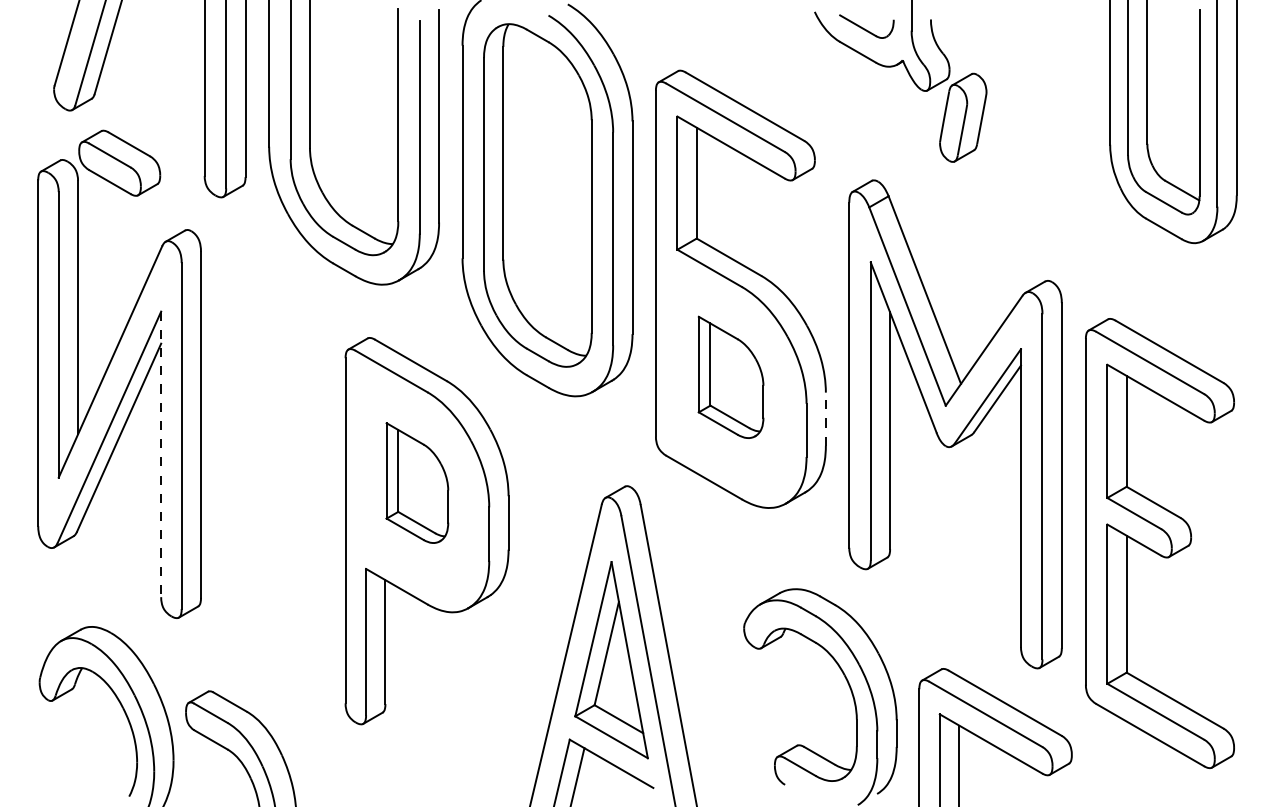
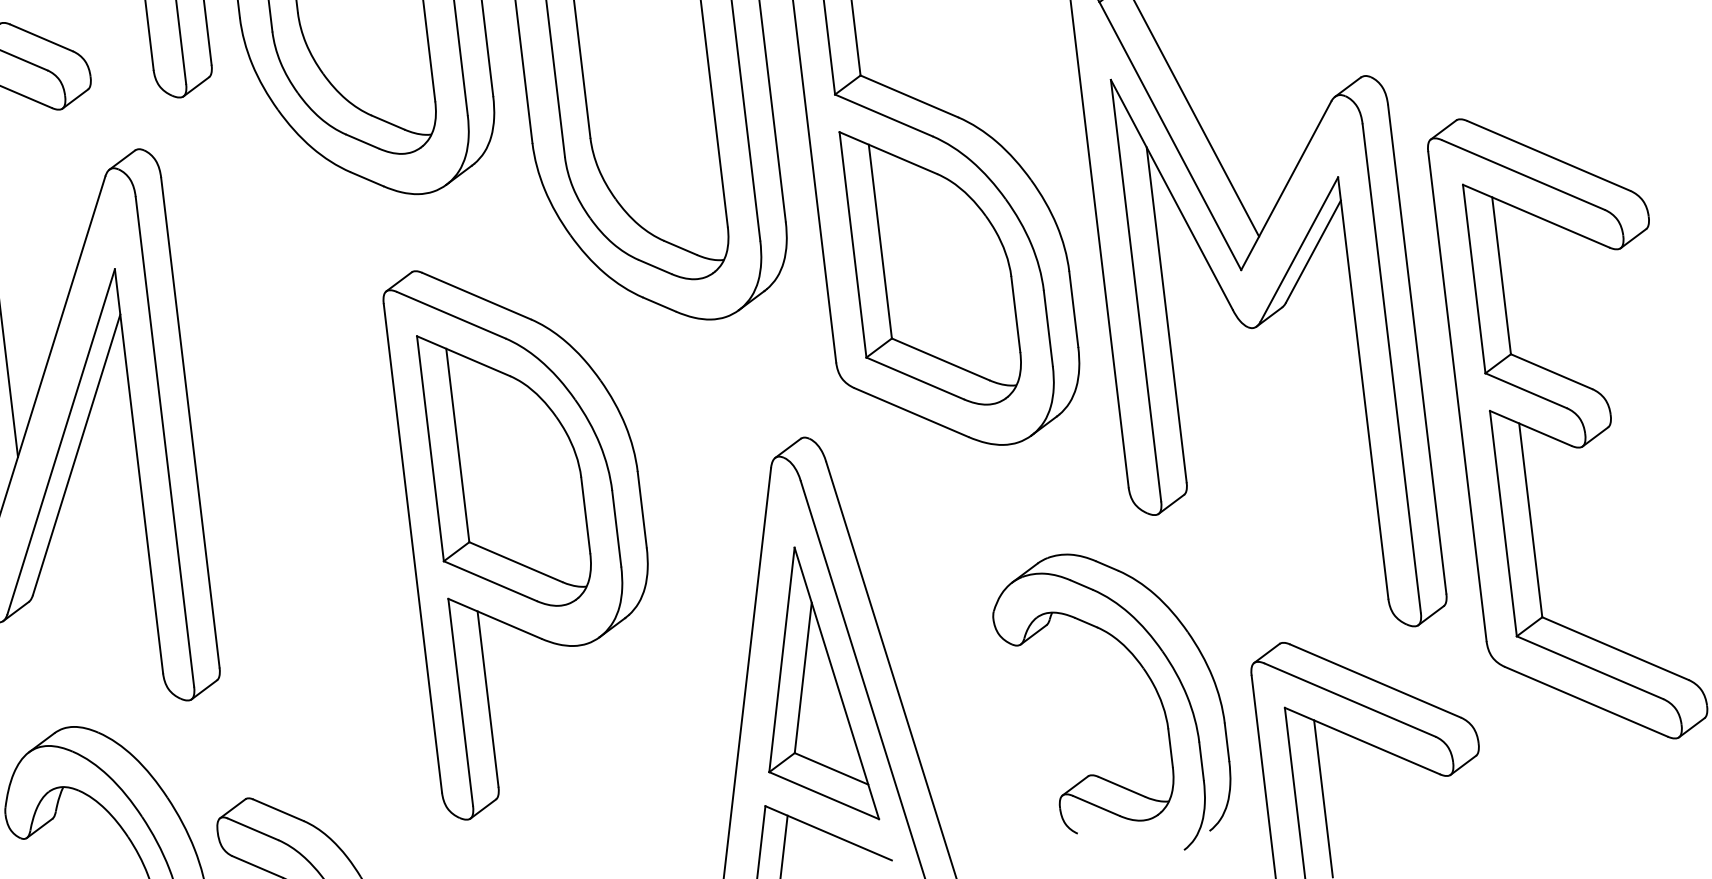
part: (730, 377) -> (931, 266), size x1.67
line: (825, 419) -> (1073, 309), dashed -> solid
line: (161, 454) -> (139, 471), dashed -> solid
part: (417, 482) -> (506, 467), size x1.67

